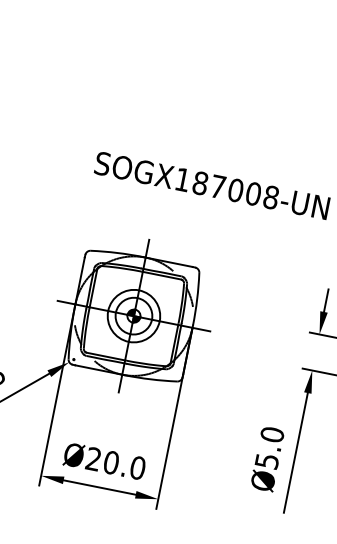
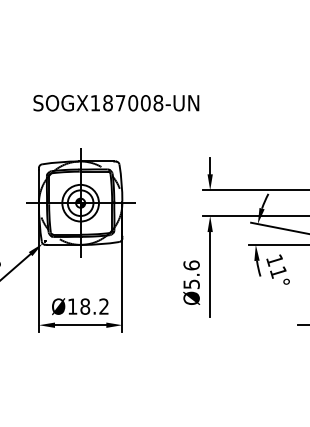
text: (272, 434) -> (191, 265), Ø5.0 -> Ø5.6
text: (115, 463) -> (88, 306), Ø20.0 -> Ø18.2

